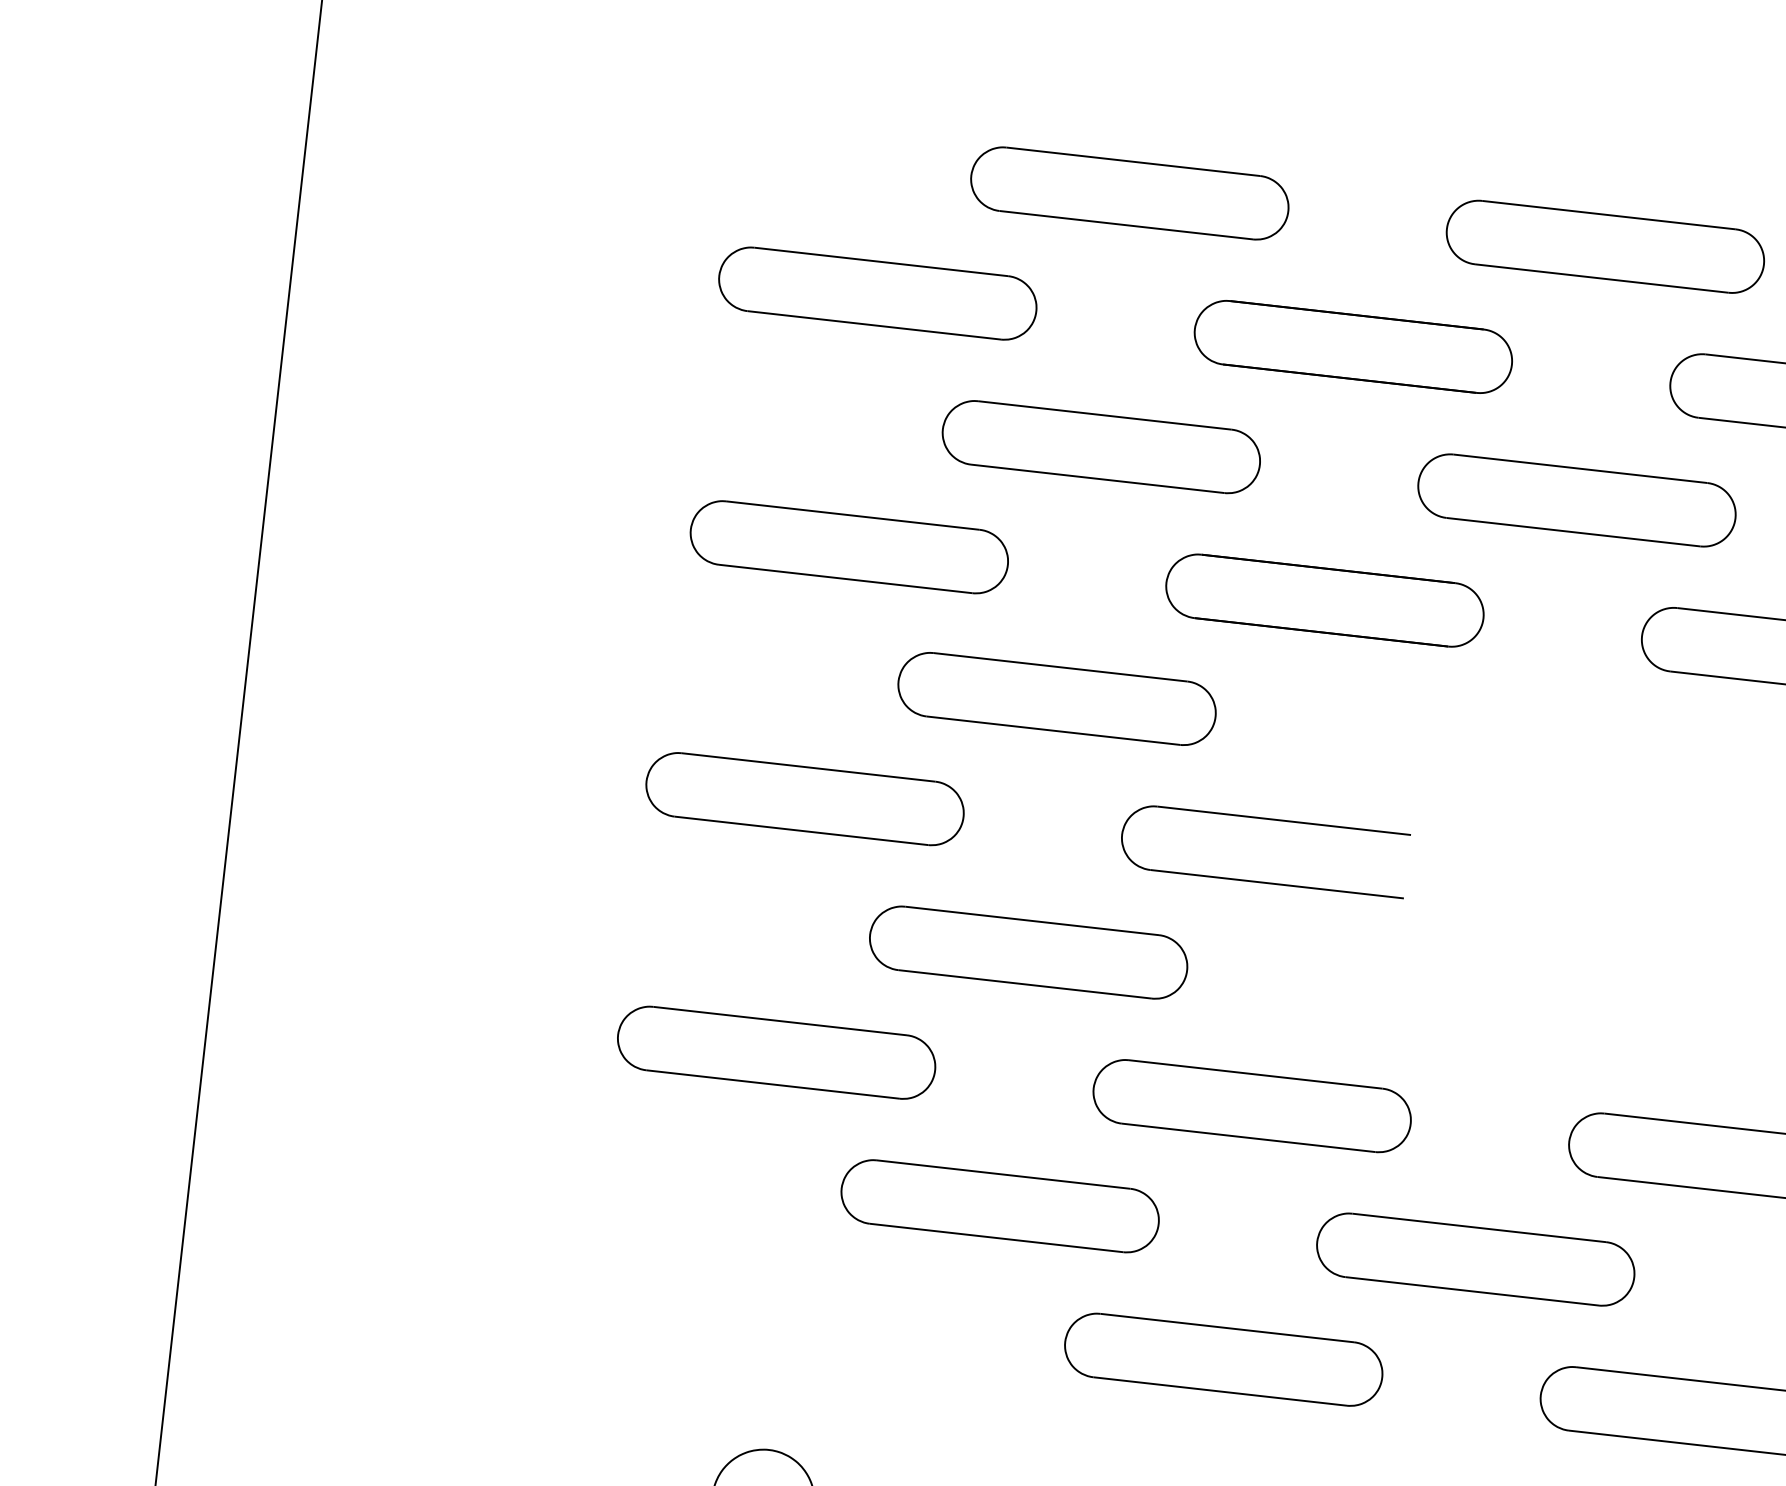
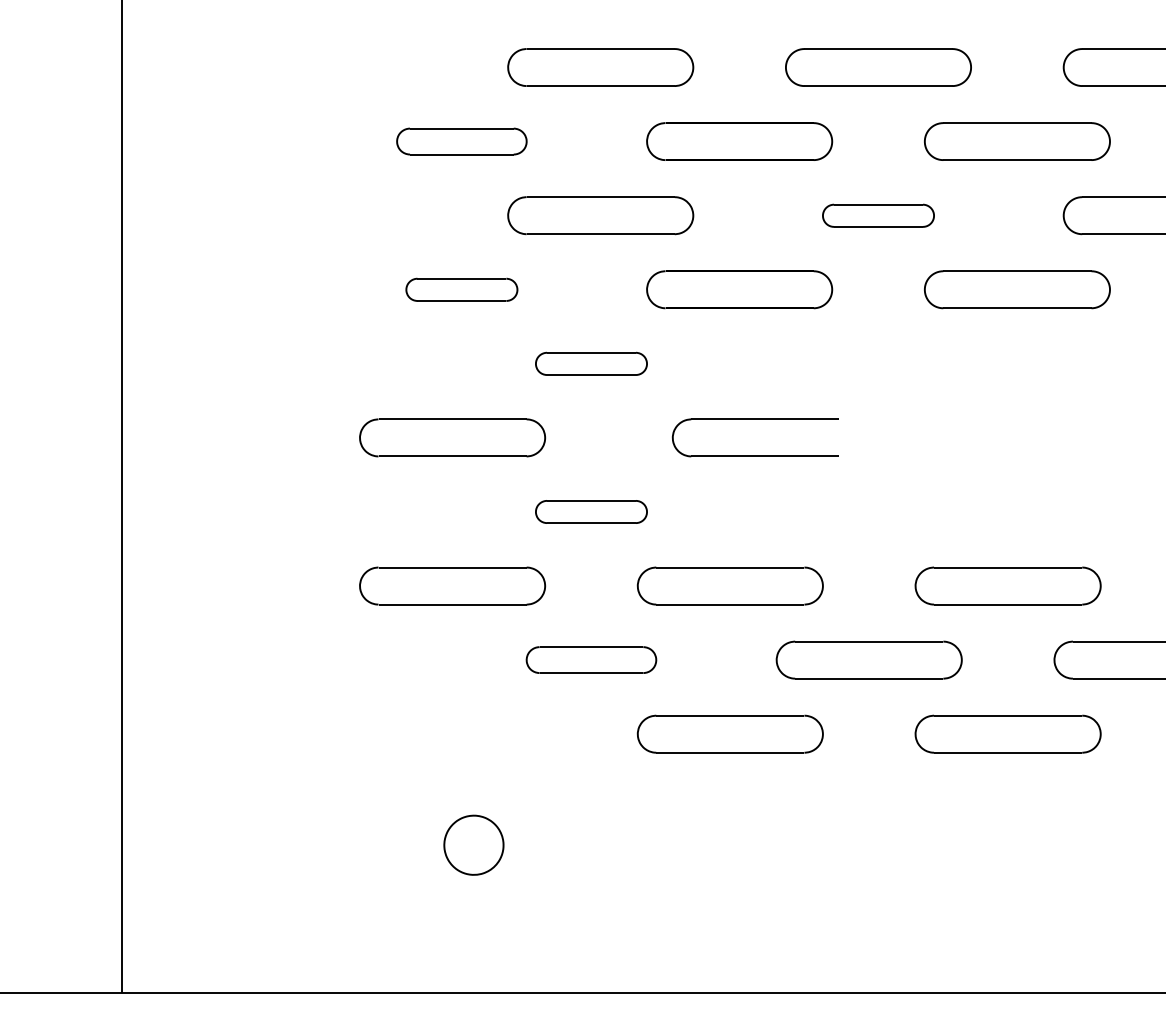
part: (877, 293) -> (461, 141), size x0.7
part: (1576, 500) -> (878, 215), size x0.6
part: (848, 546) -> (461, 289), size x0.6
part: (1057, 698) -> (591, 363), size x0.6
part: (1265, 818) -> (754, 419), moved
part: (1028, 951) -> (591, 511), size x0.6
part: (1000, 1205) -> (591, 659), size x0.7

